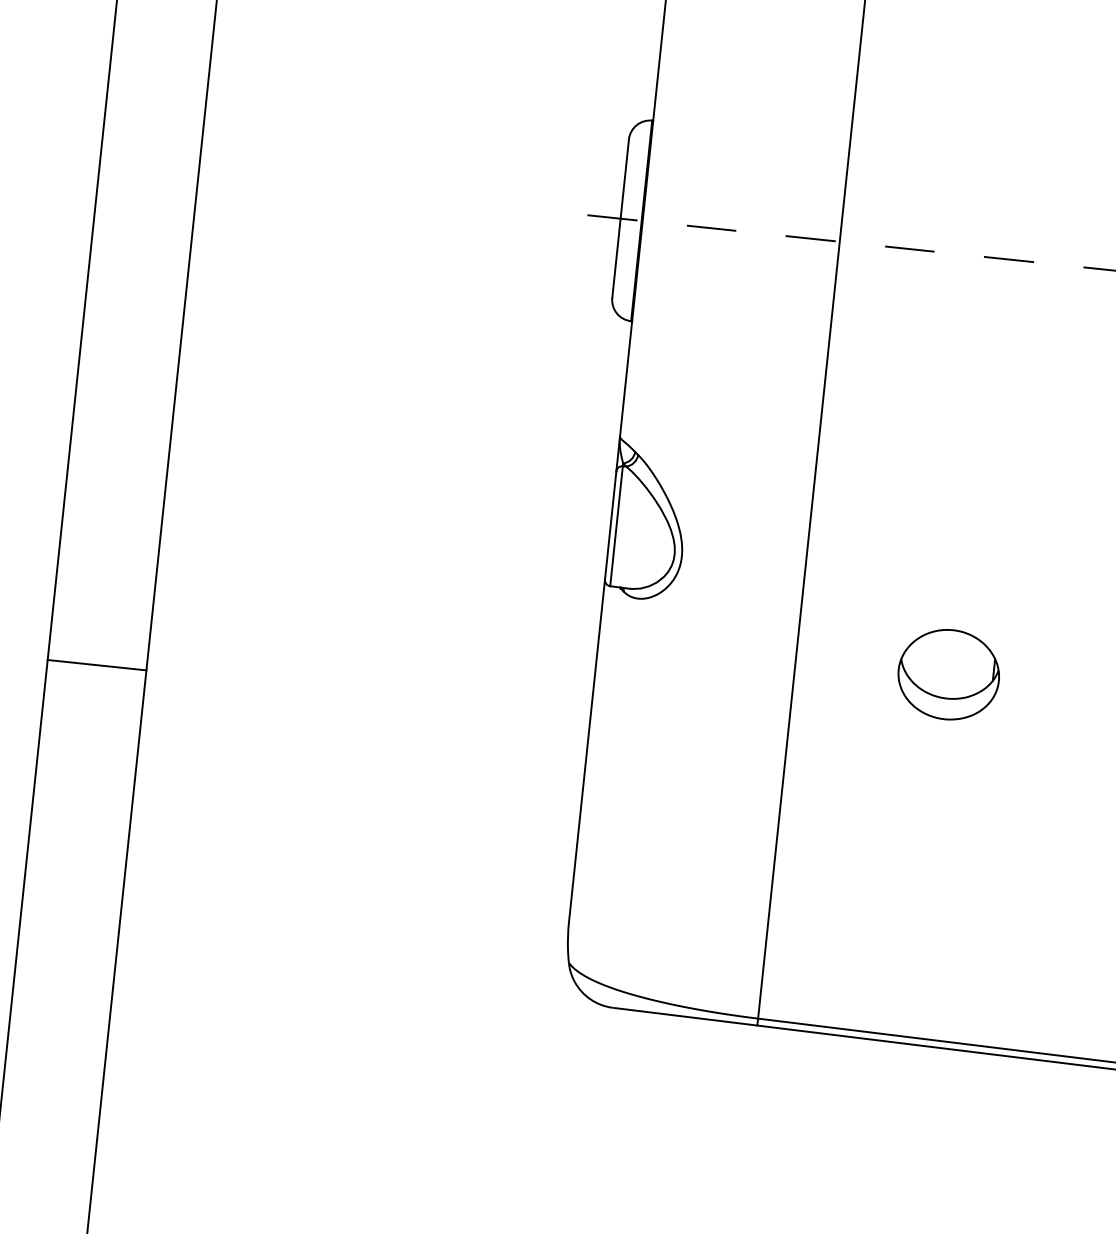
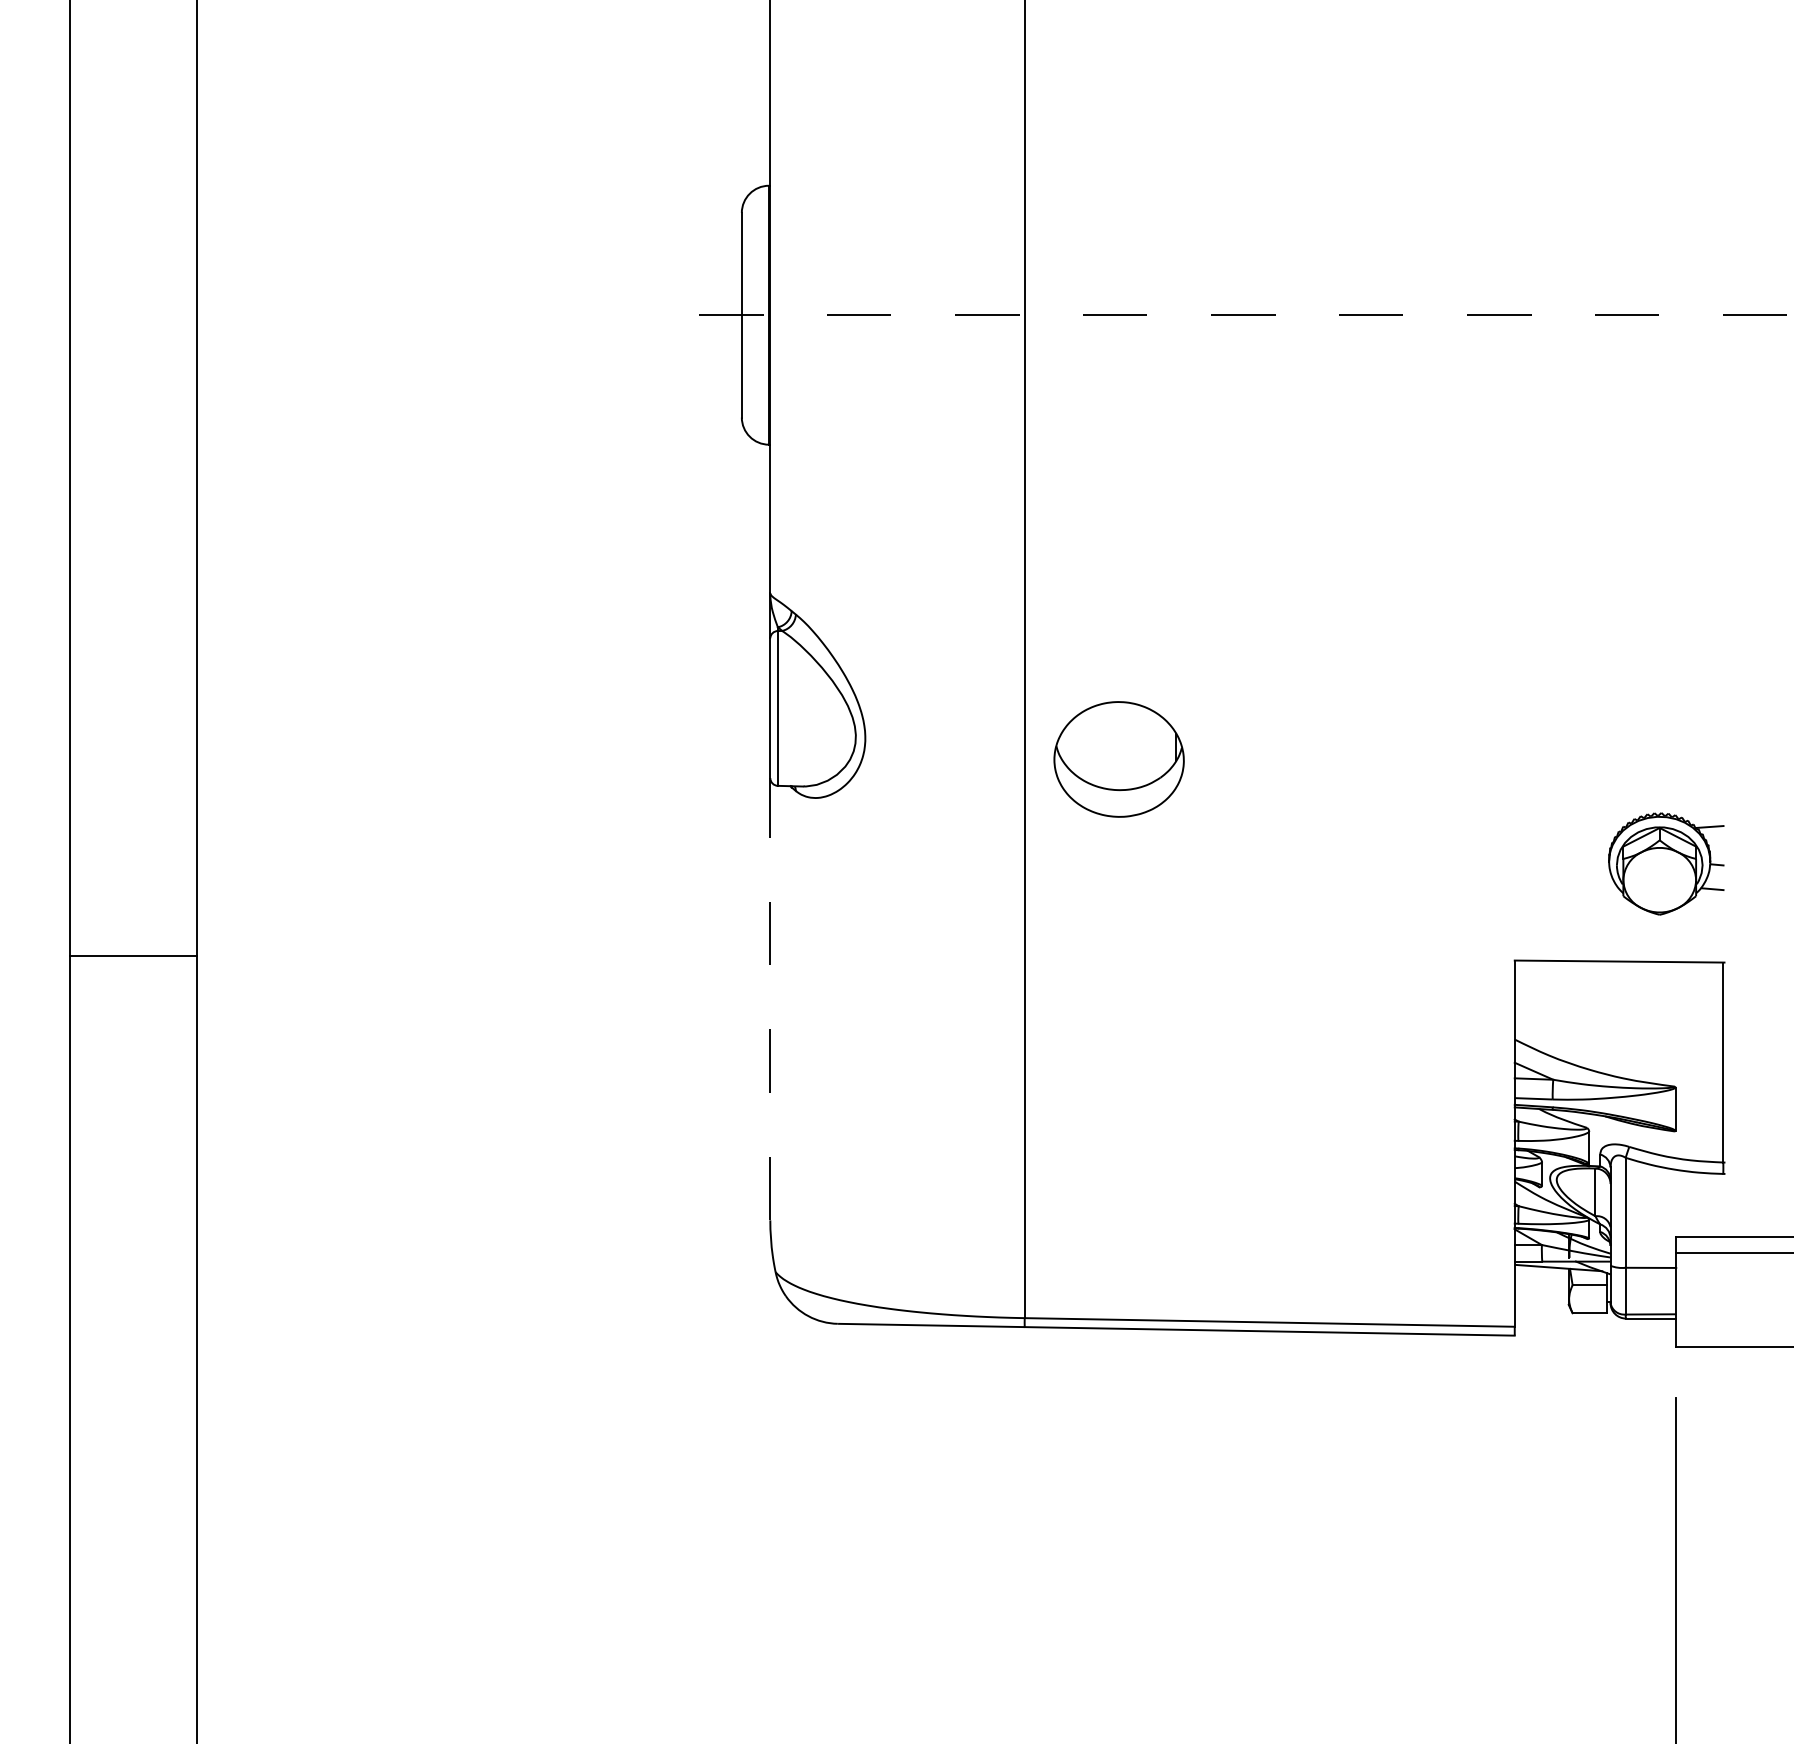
part: (948, 674) -> (1118, 759), moved
line: (587, 750) -> (770, 998), solid -> dashed

